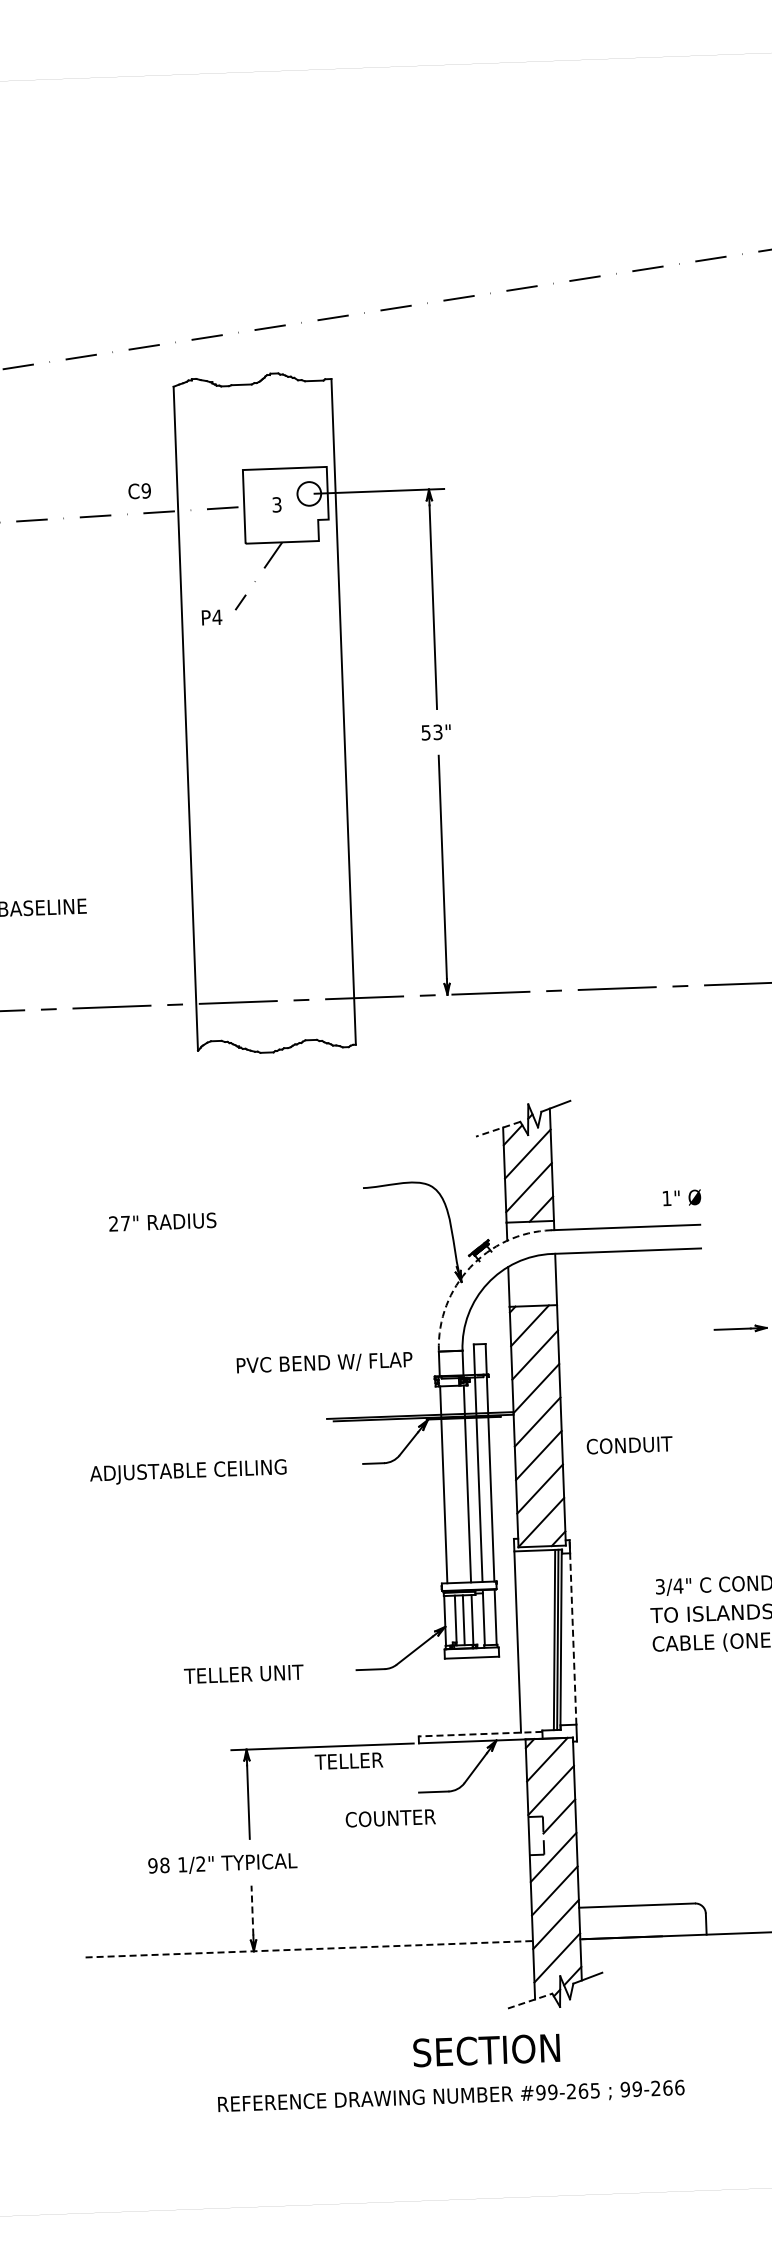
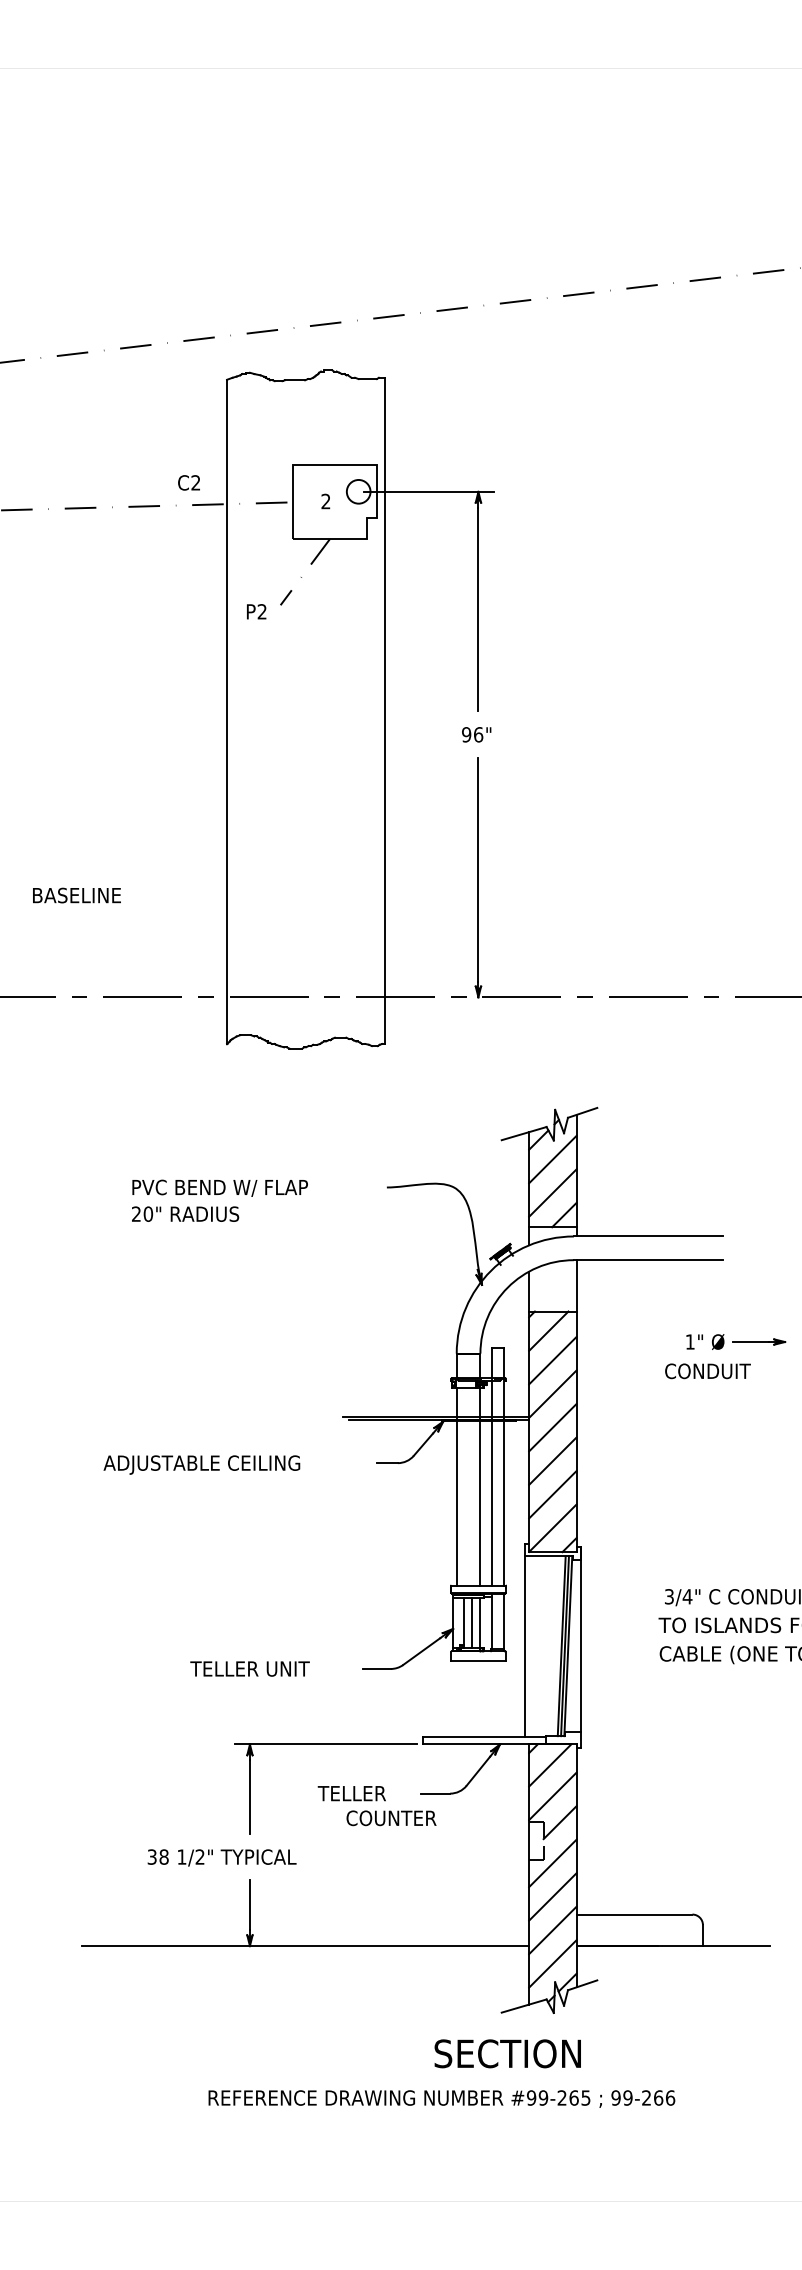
text: (145, 490) -> (195, 482), C9 -> C2
text: (276, 504) -> (325, 501), 3 -> 2
text: (217, 617) -> (262, 611), P4 -> P2
text: (431, 732) -> (472, 734), 53" -> 96"
line: (497, 1129) -> (523, 1133), dashed -> solid
text: (682, 1197) -> (705, 1341), moved
text: (125, 1222) -> (148, 1213), 27" -> 20"
arc: (470, 1267) -> (491, 1270), dashed -> solid
text: (323, 1362) -> (219, 1187), moved
text: (629, 1445) -> (707, 1371), moved
line: (572, 1631) -> (580, 1638), dashed -> solid
line: (480, 1734) -> (484, 1737), dashed -> solid
text: (348, 1761) -> (351, 1793), moved
text: (152, 1865) -> (151, 1856), 98 -> 38
line: (251, 1910) -> (249, 1905), dashed -> solid
line: (309, 1949) -> (305, 1946), dashed -> solid
line: (530, 2000) -> (524, 2005), dashed -> solid
text: (486, 2050) -> (507, 2053), moved

